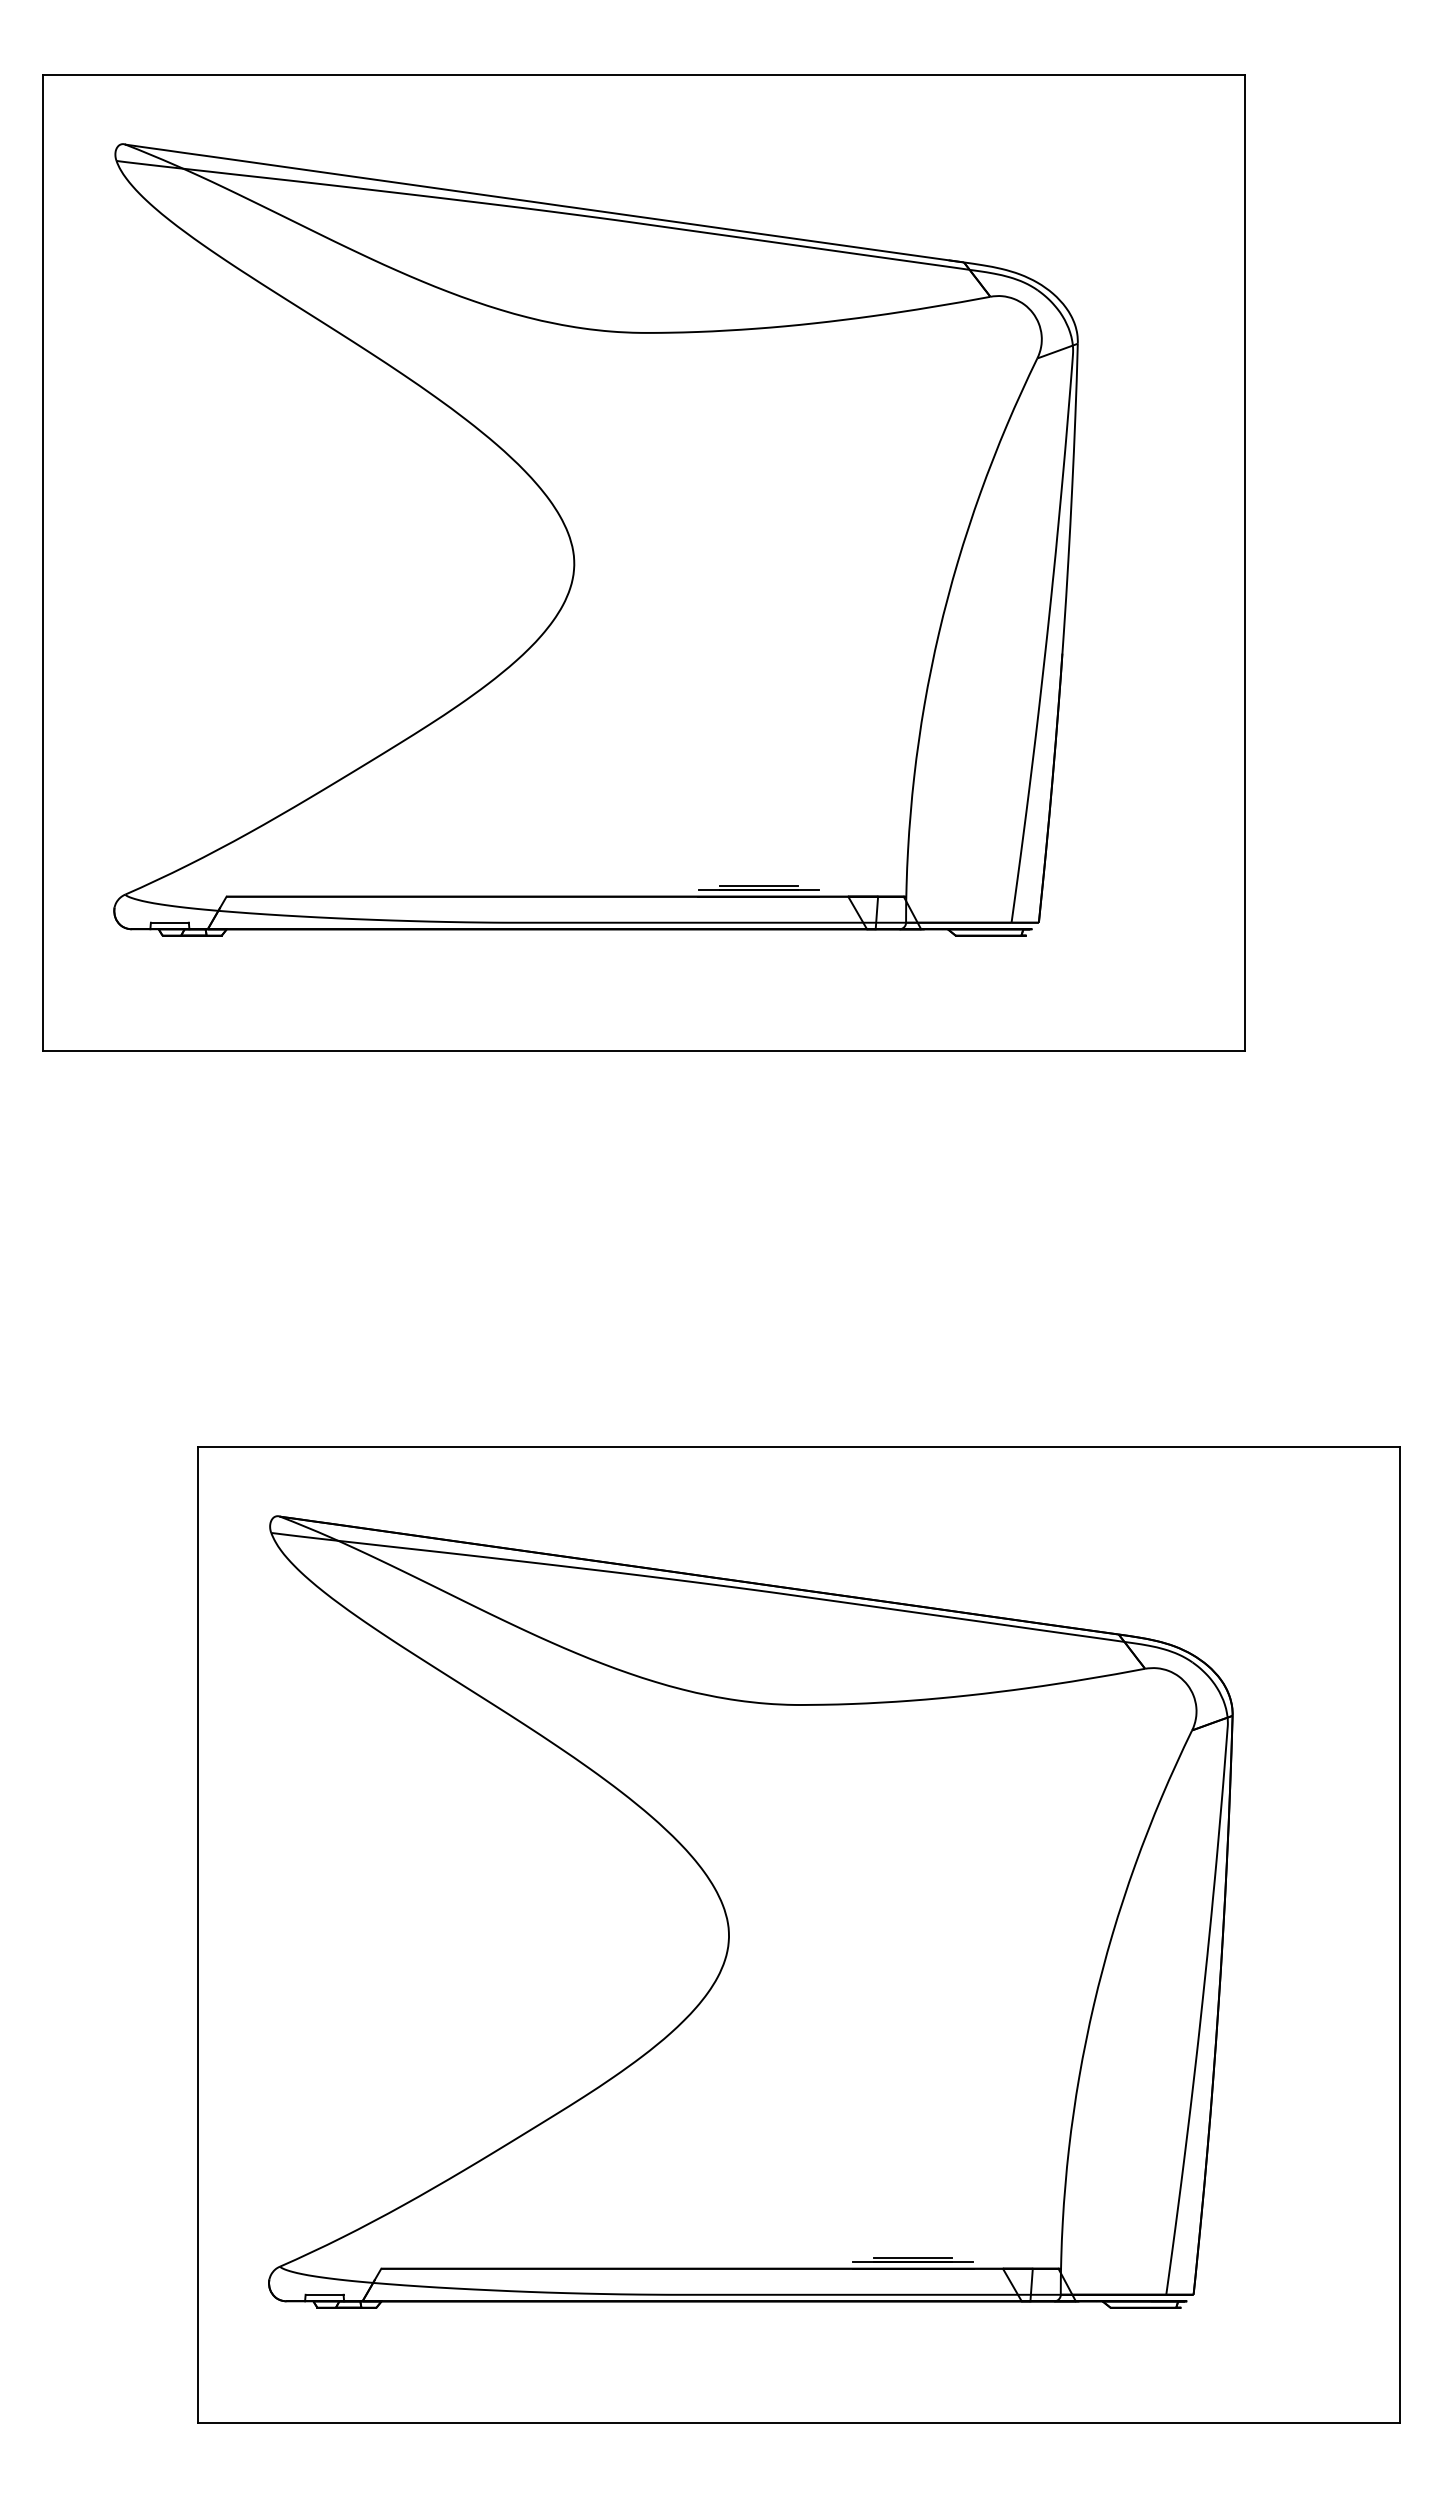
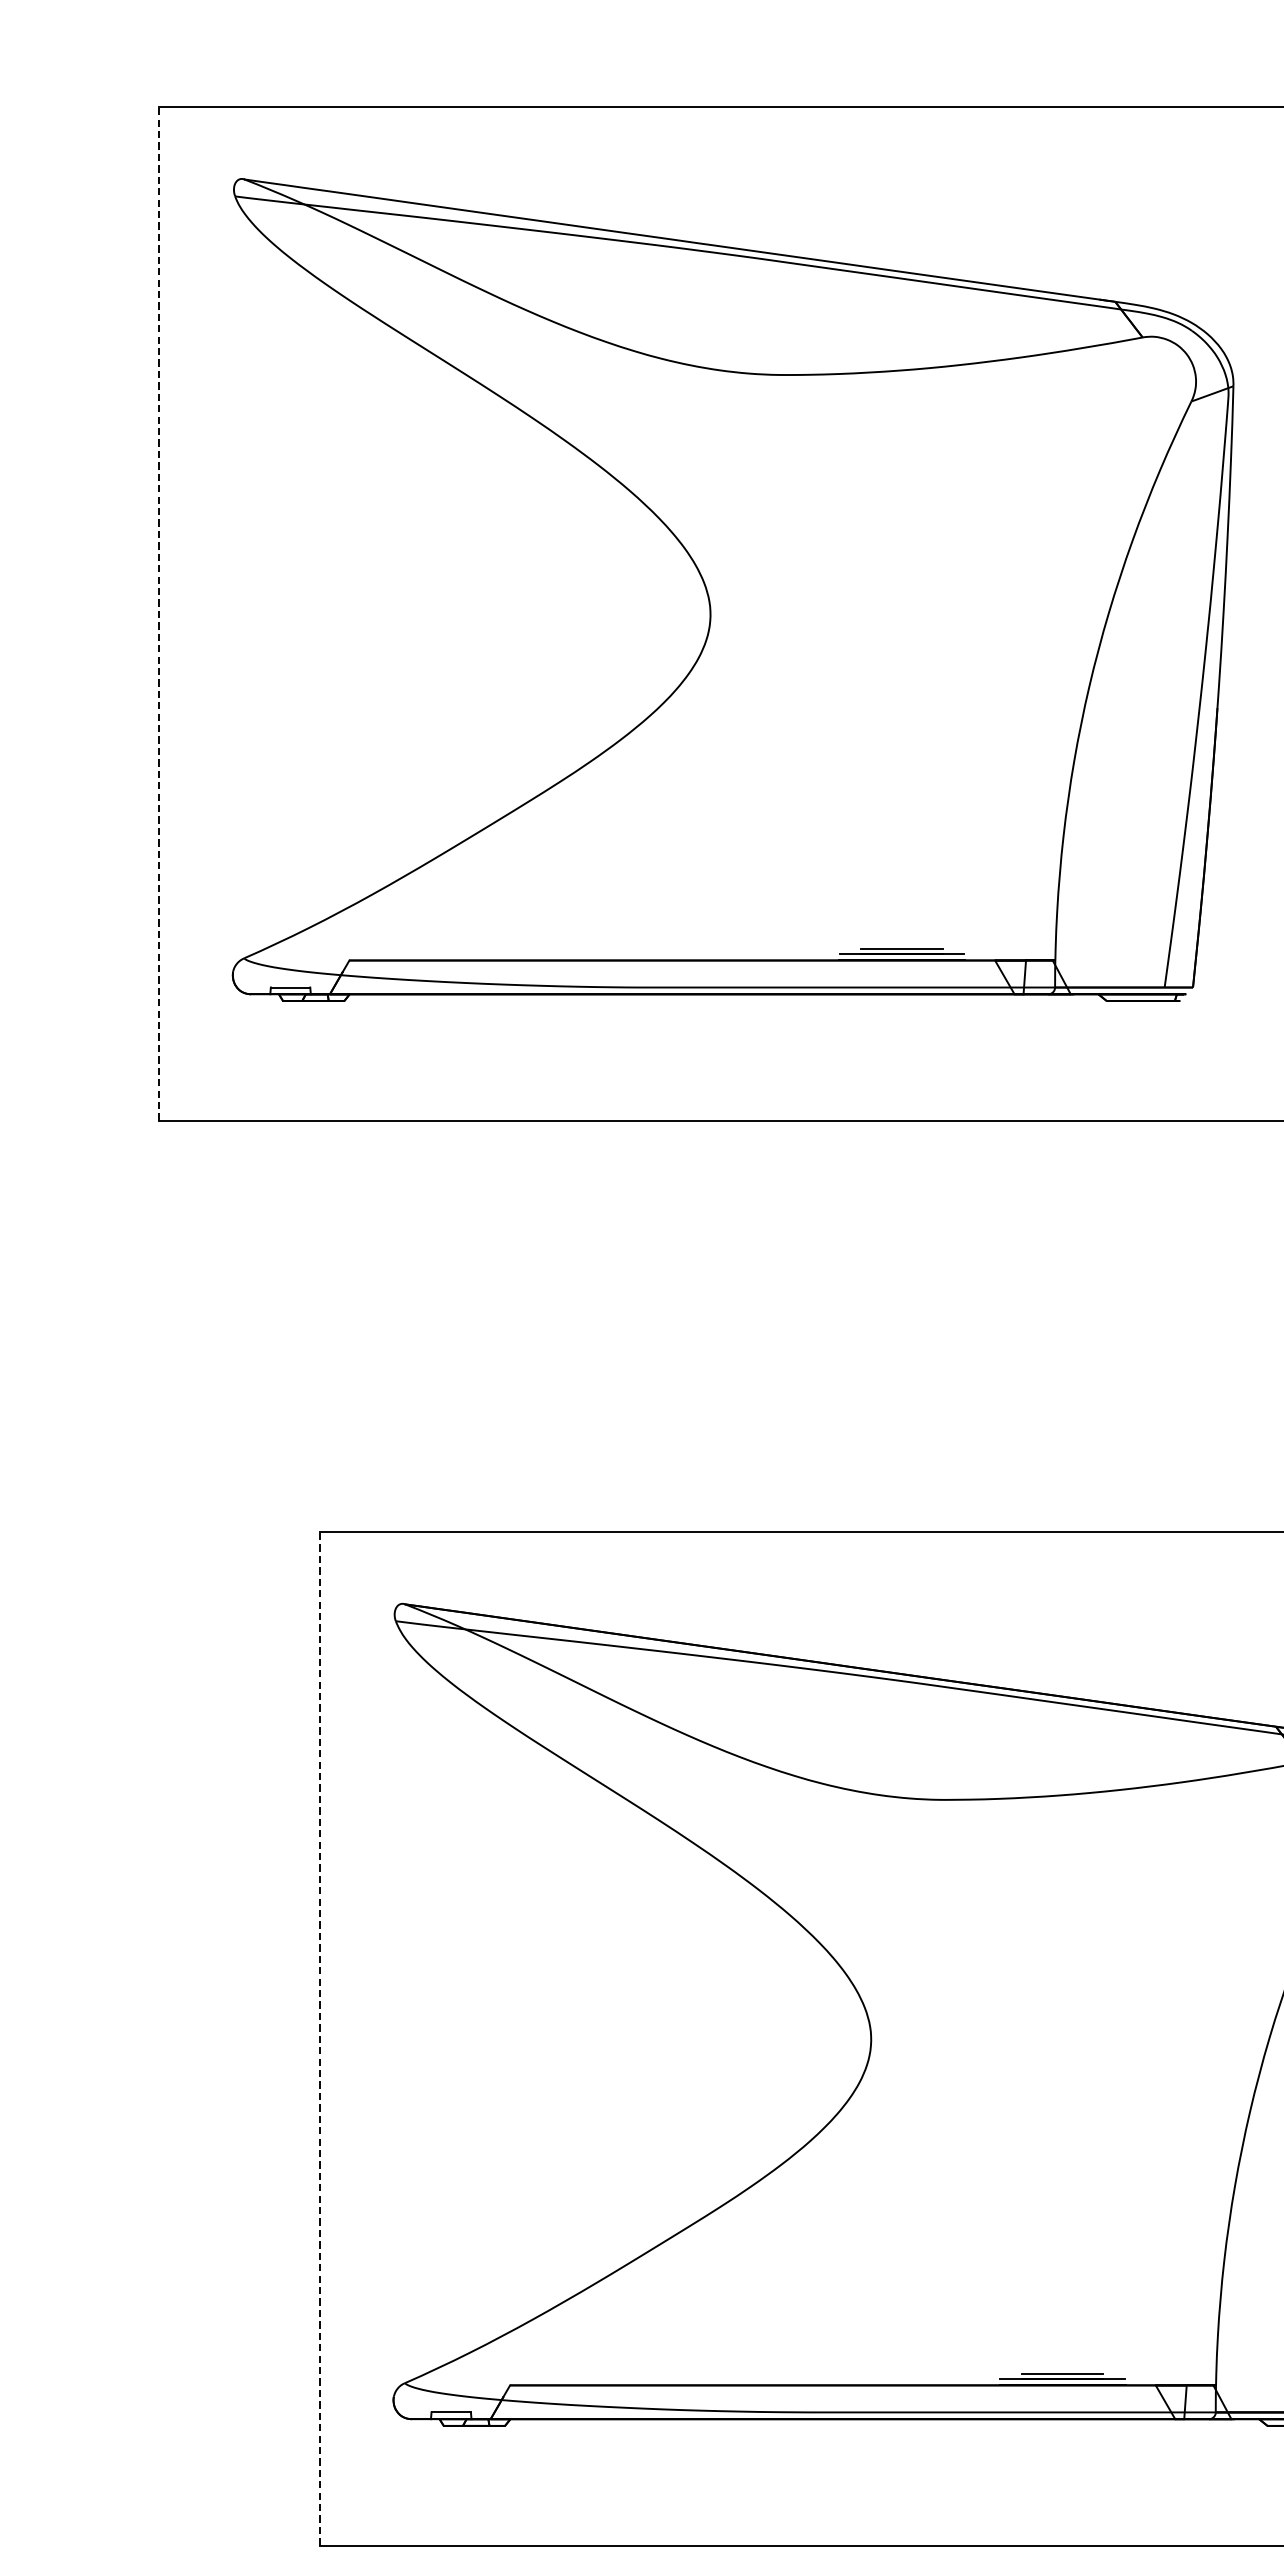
line: (43, 562) -> (159, 613), solid -> dashed
line: (197, 1934) -> (319, 2038), solid -> dashed

